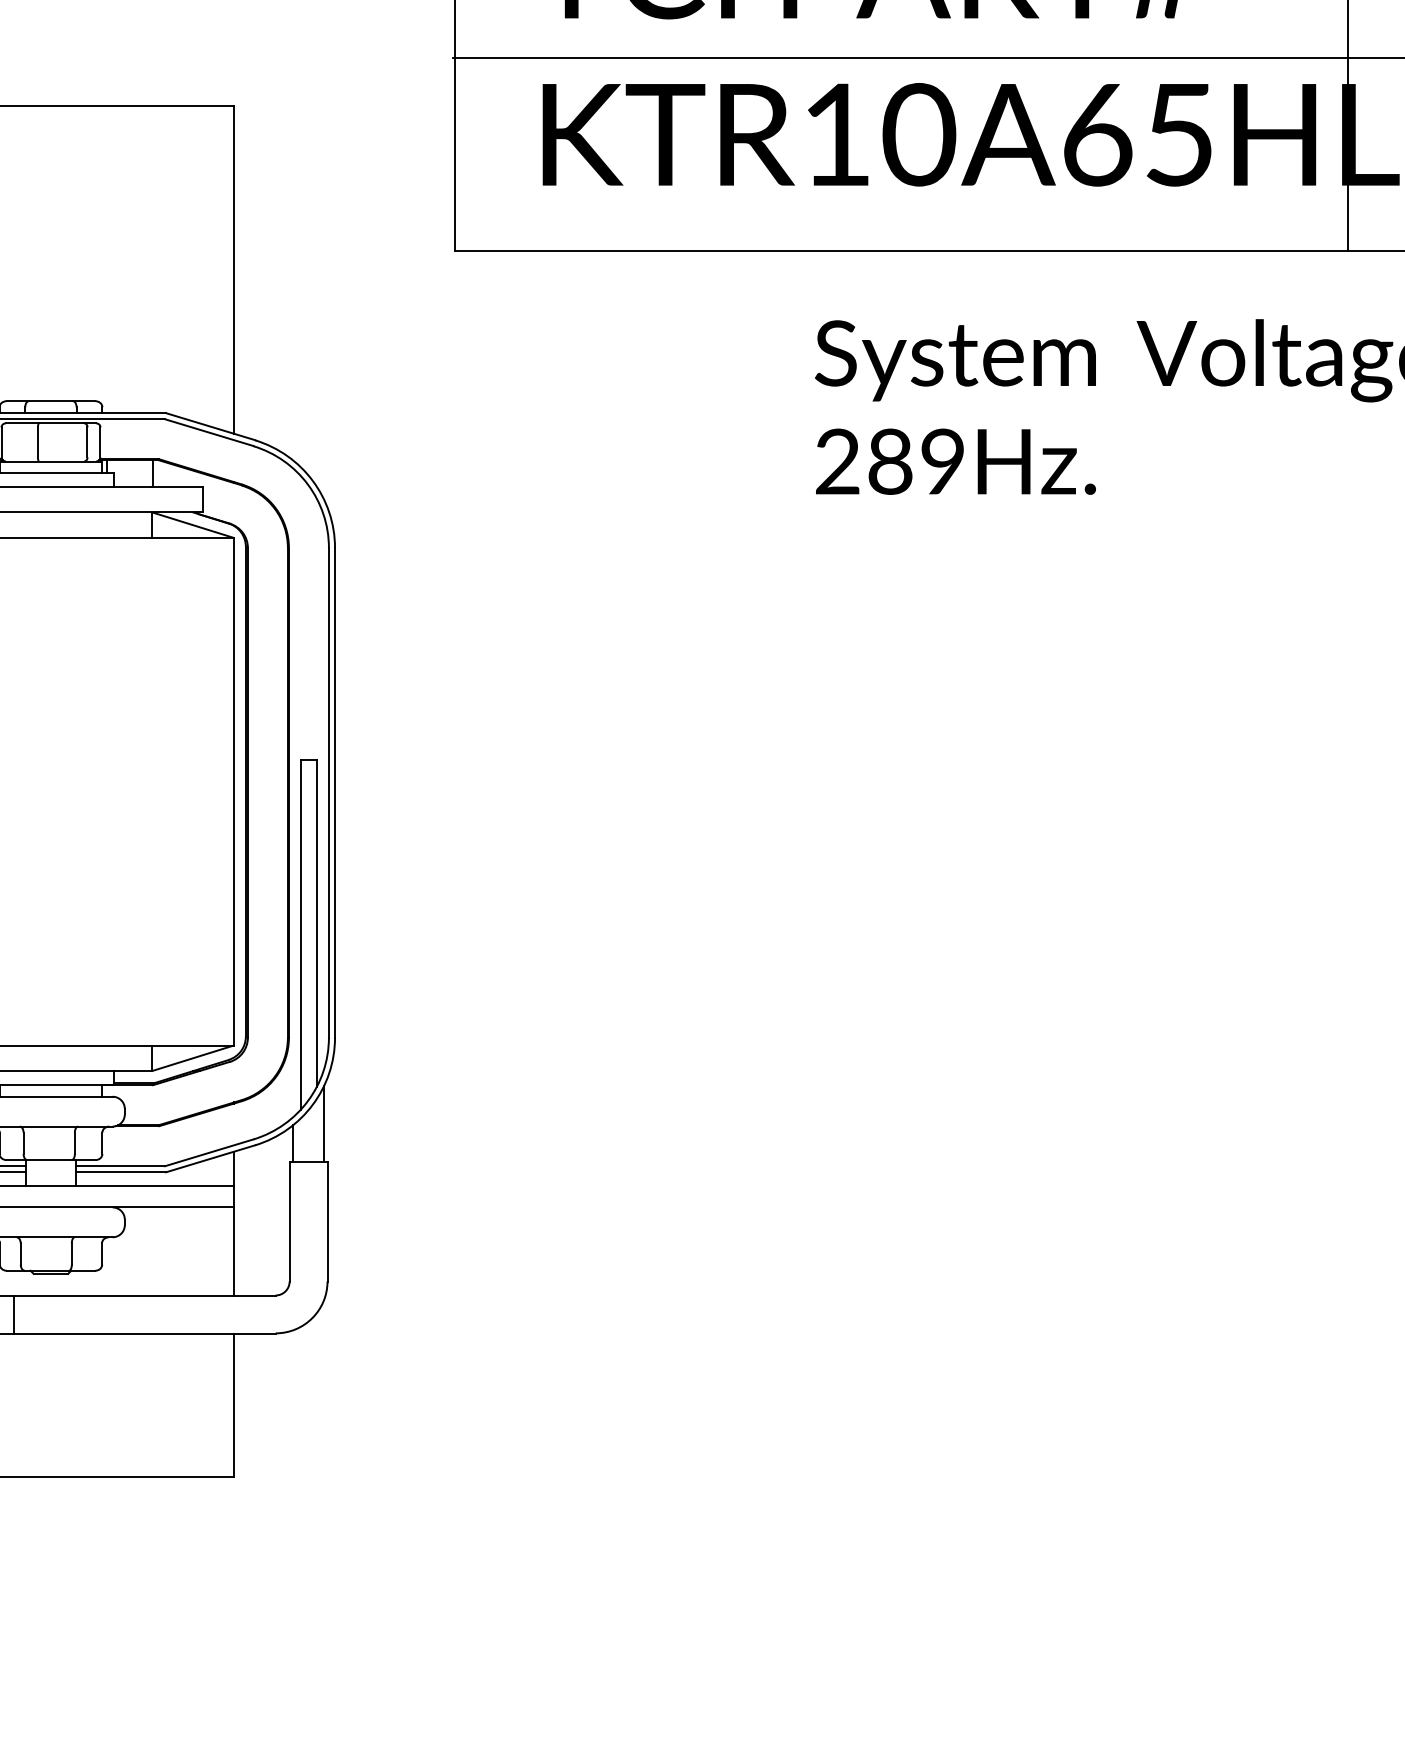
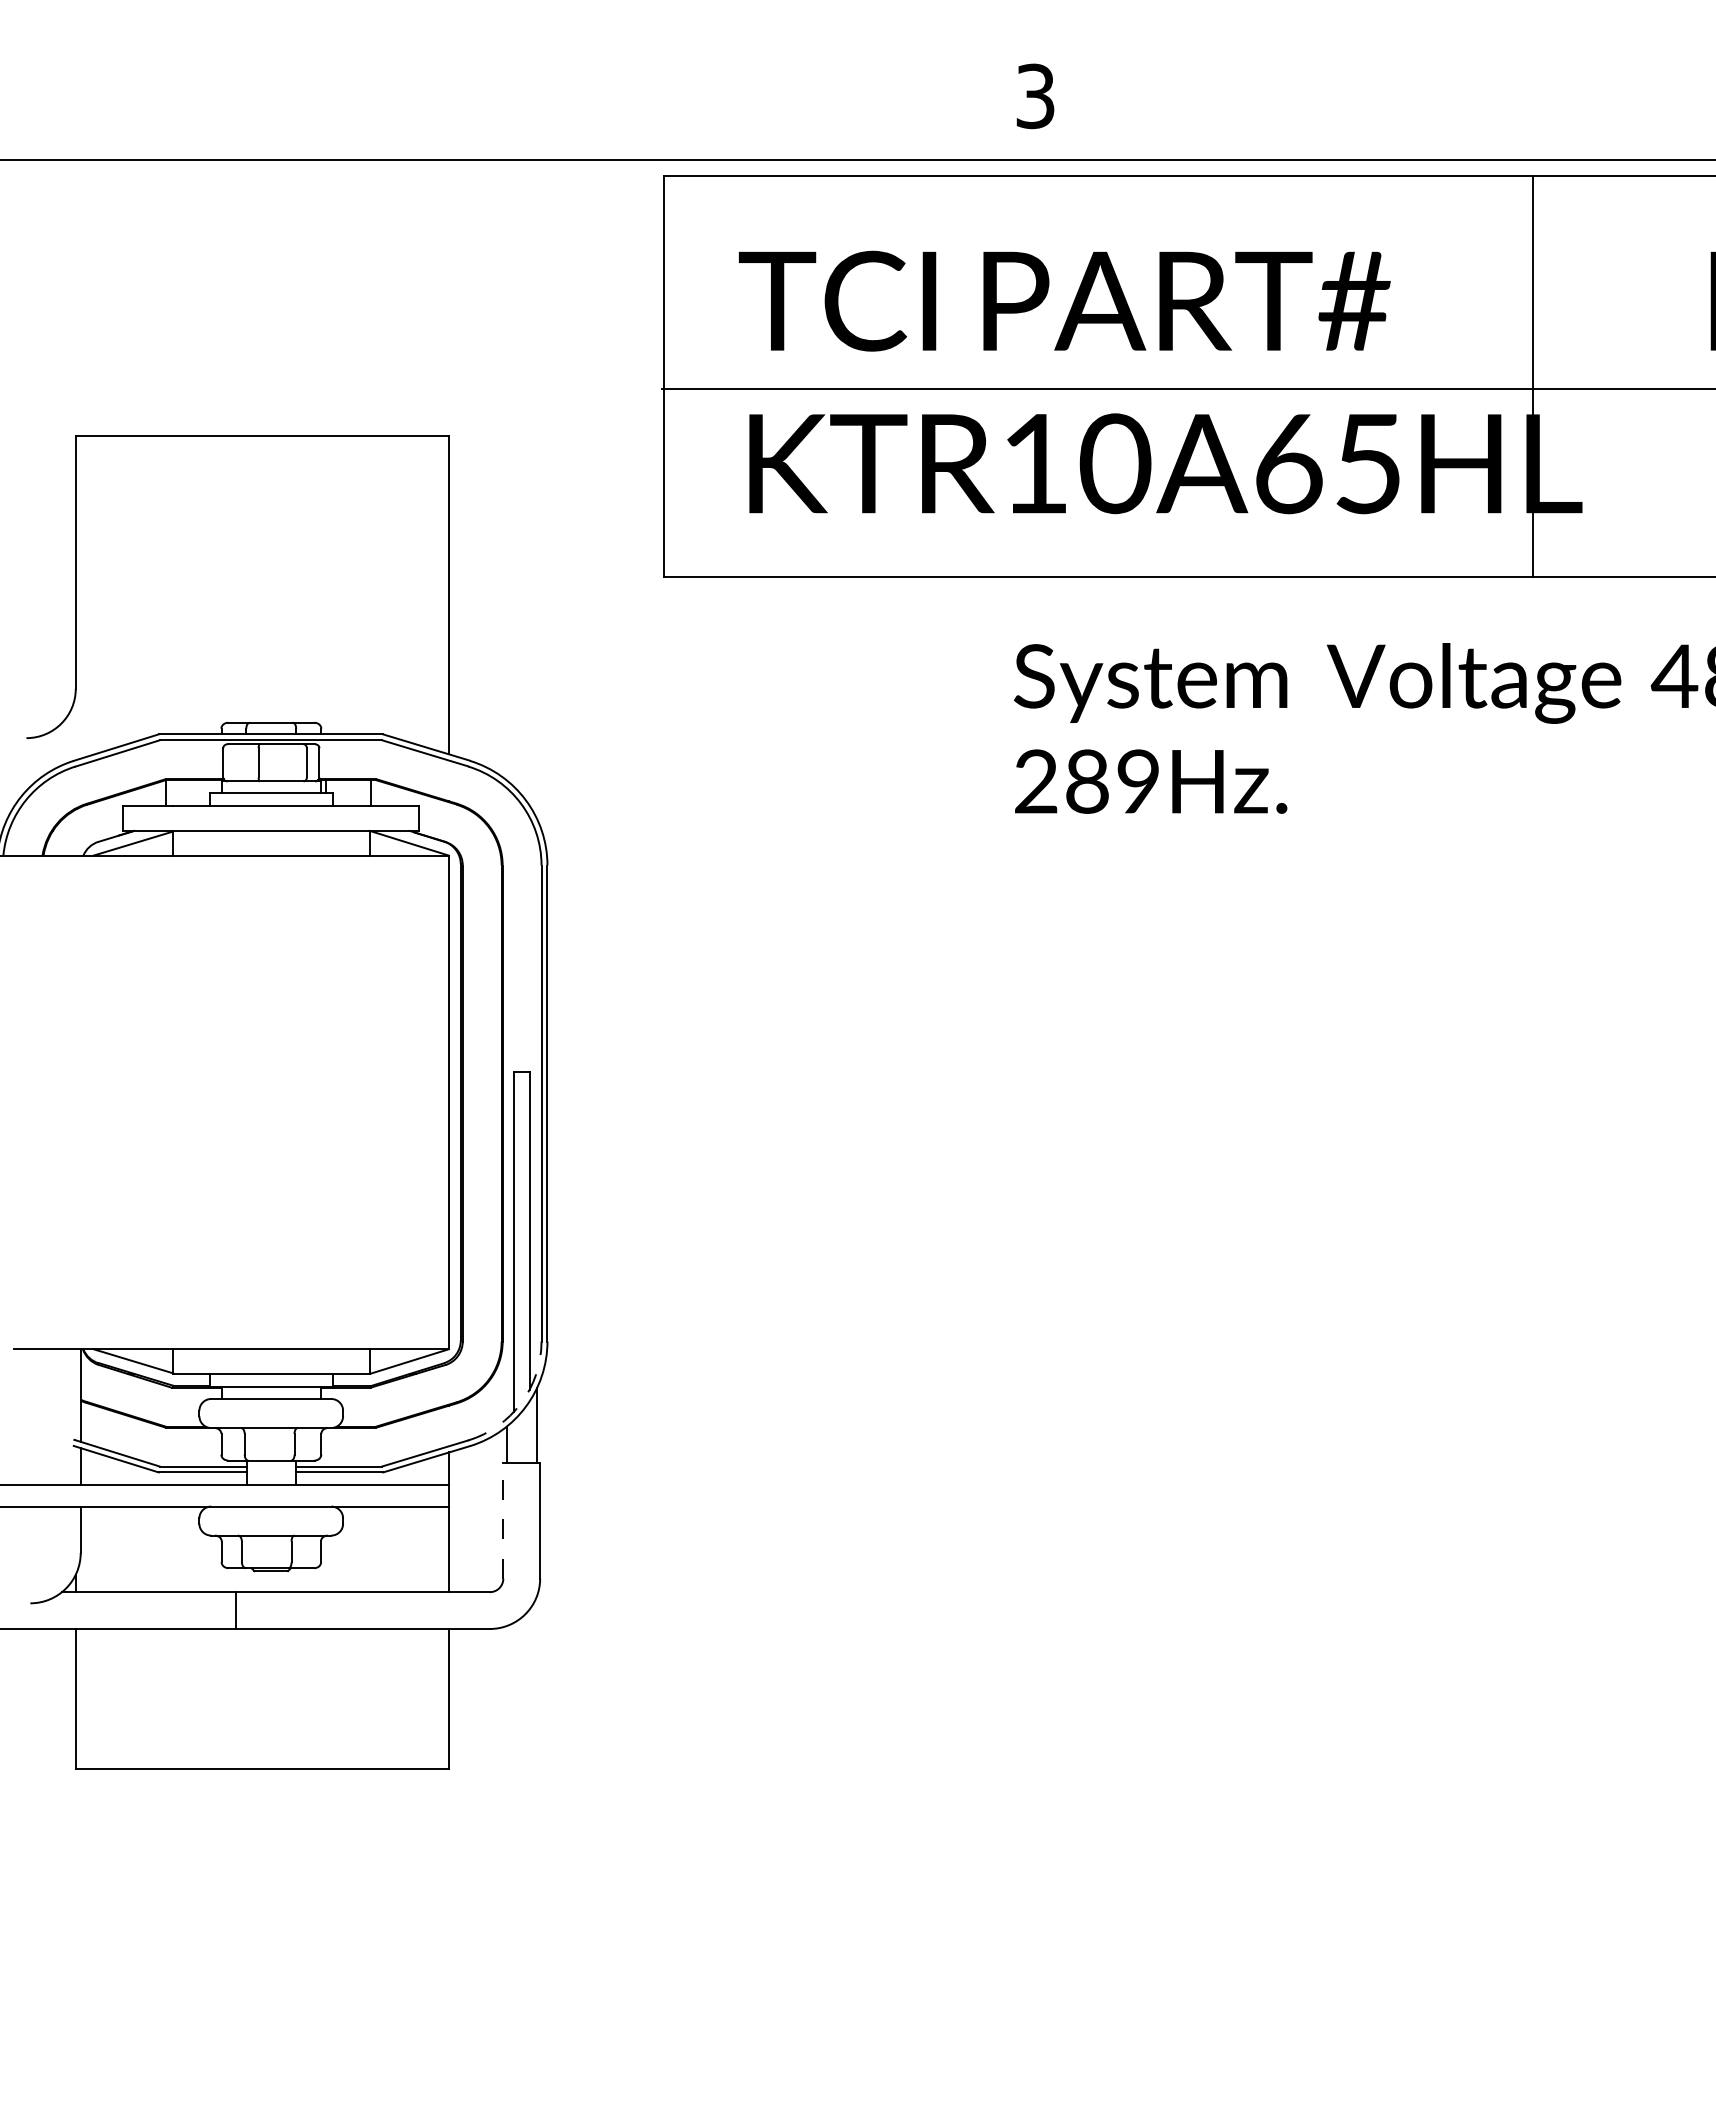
arc: (308, 1101) -> (521, 1403), solid -> dashed
line: (289, 1221) -> (503, 1520), solid -> dashed

